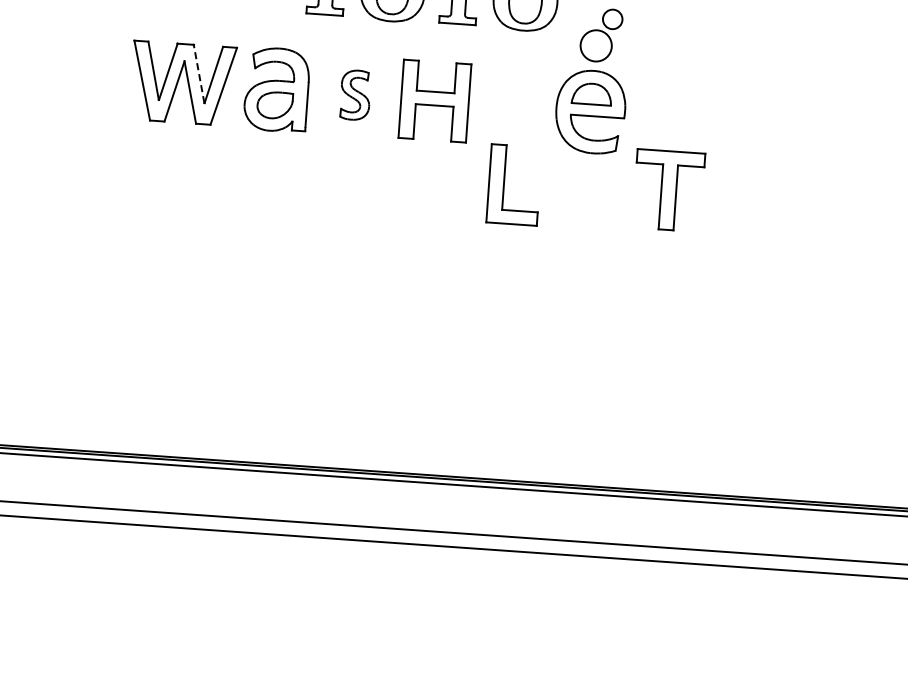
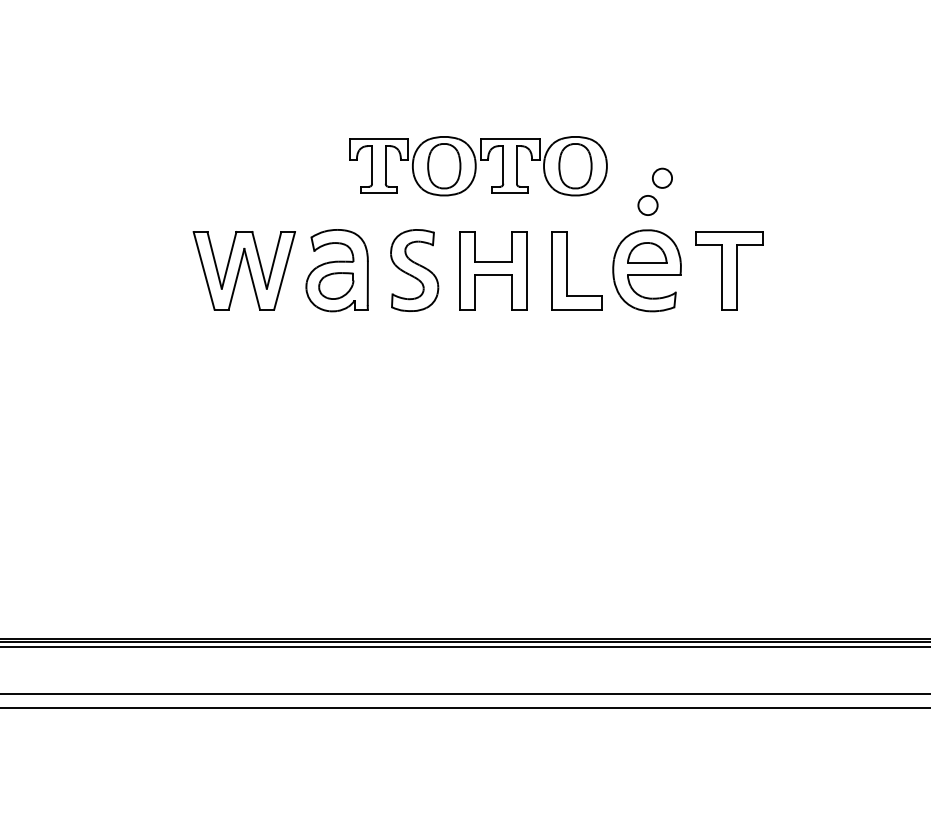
circle: (595, 45) -> (647, 205), size x0.62
line: (199, 73) -> (259, 259), dashed -> solid
part: (355, 95) -> (414, 270), size x1.67
part: (504, 183) -> (567, 270), moved
part: (668, 190) -> (729, 270), moved

